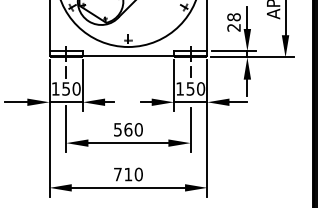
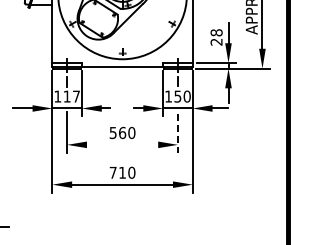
text: (71, 88) -> (71, 96), 150 -> 117
line: (190, 130) -> (177, 133), solid -> dashed
line: (128, 142) -> (122, 144), removed

